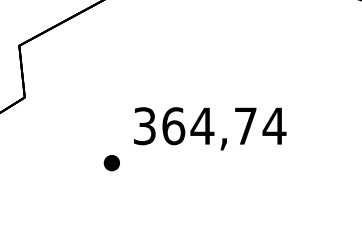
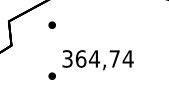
part: (110, 52) -> (51, 24), added

